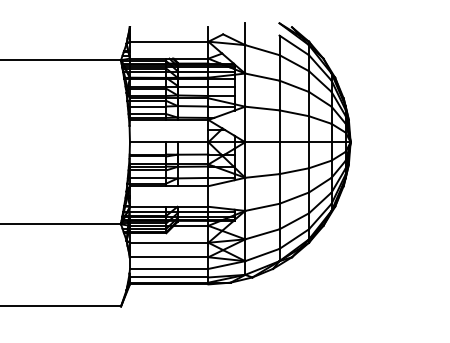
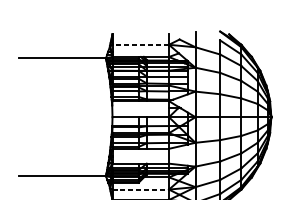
line: (168, 41) -> (140, 44), solid -> dashed
line: (169, 242) -> (140, 189), solid -> dashed

